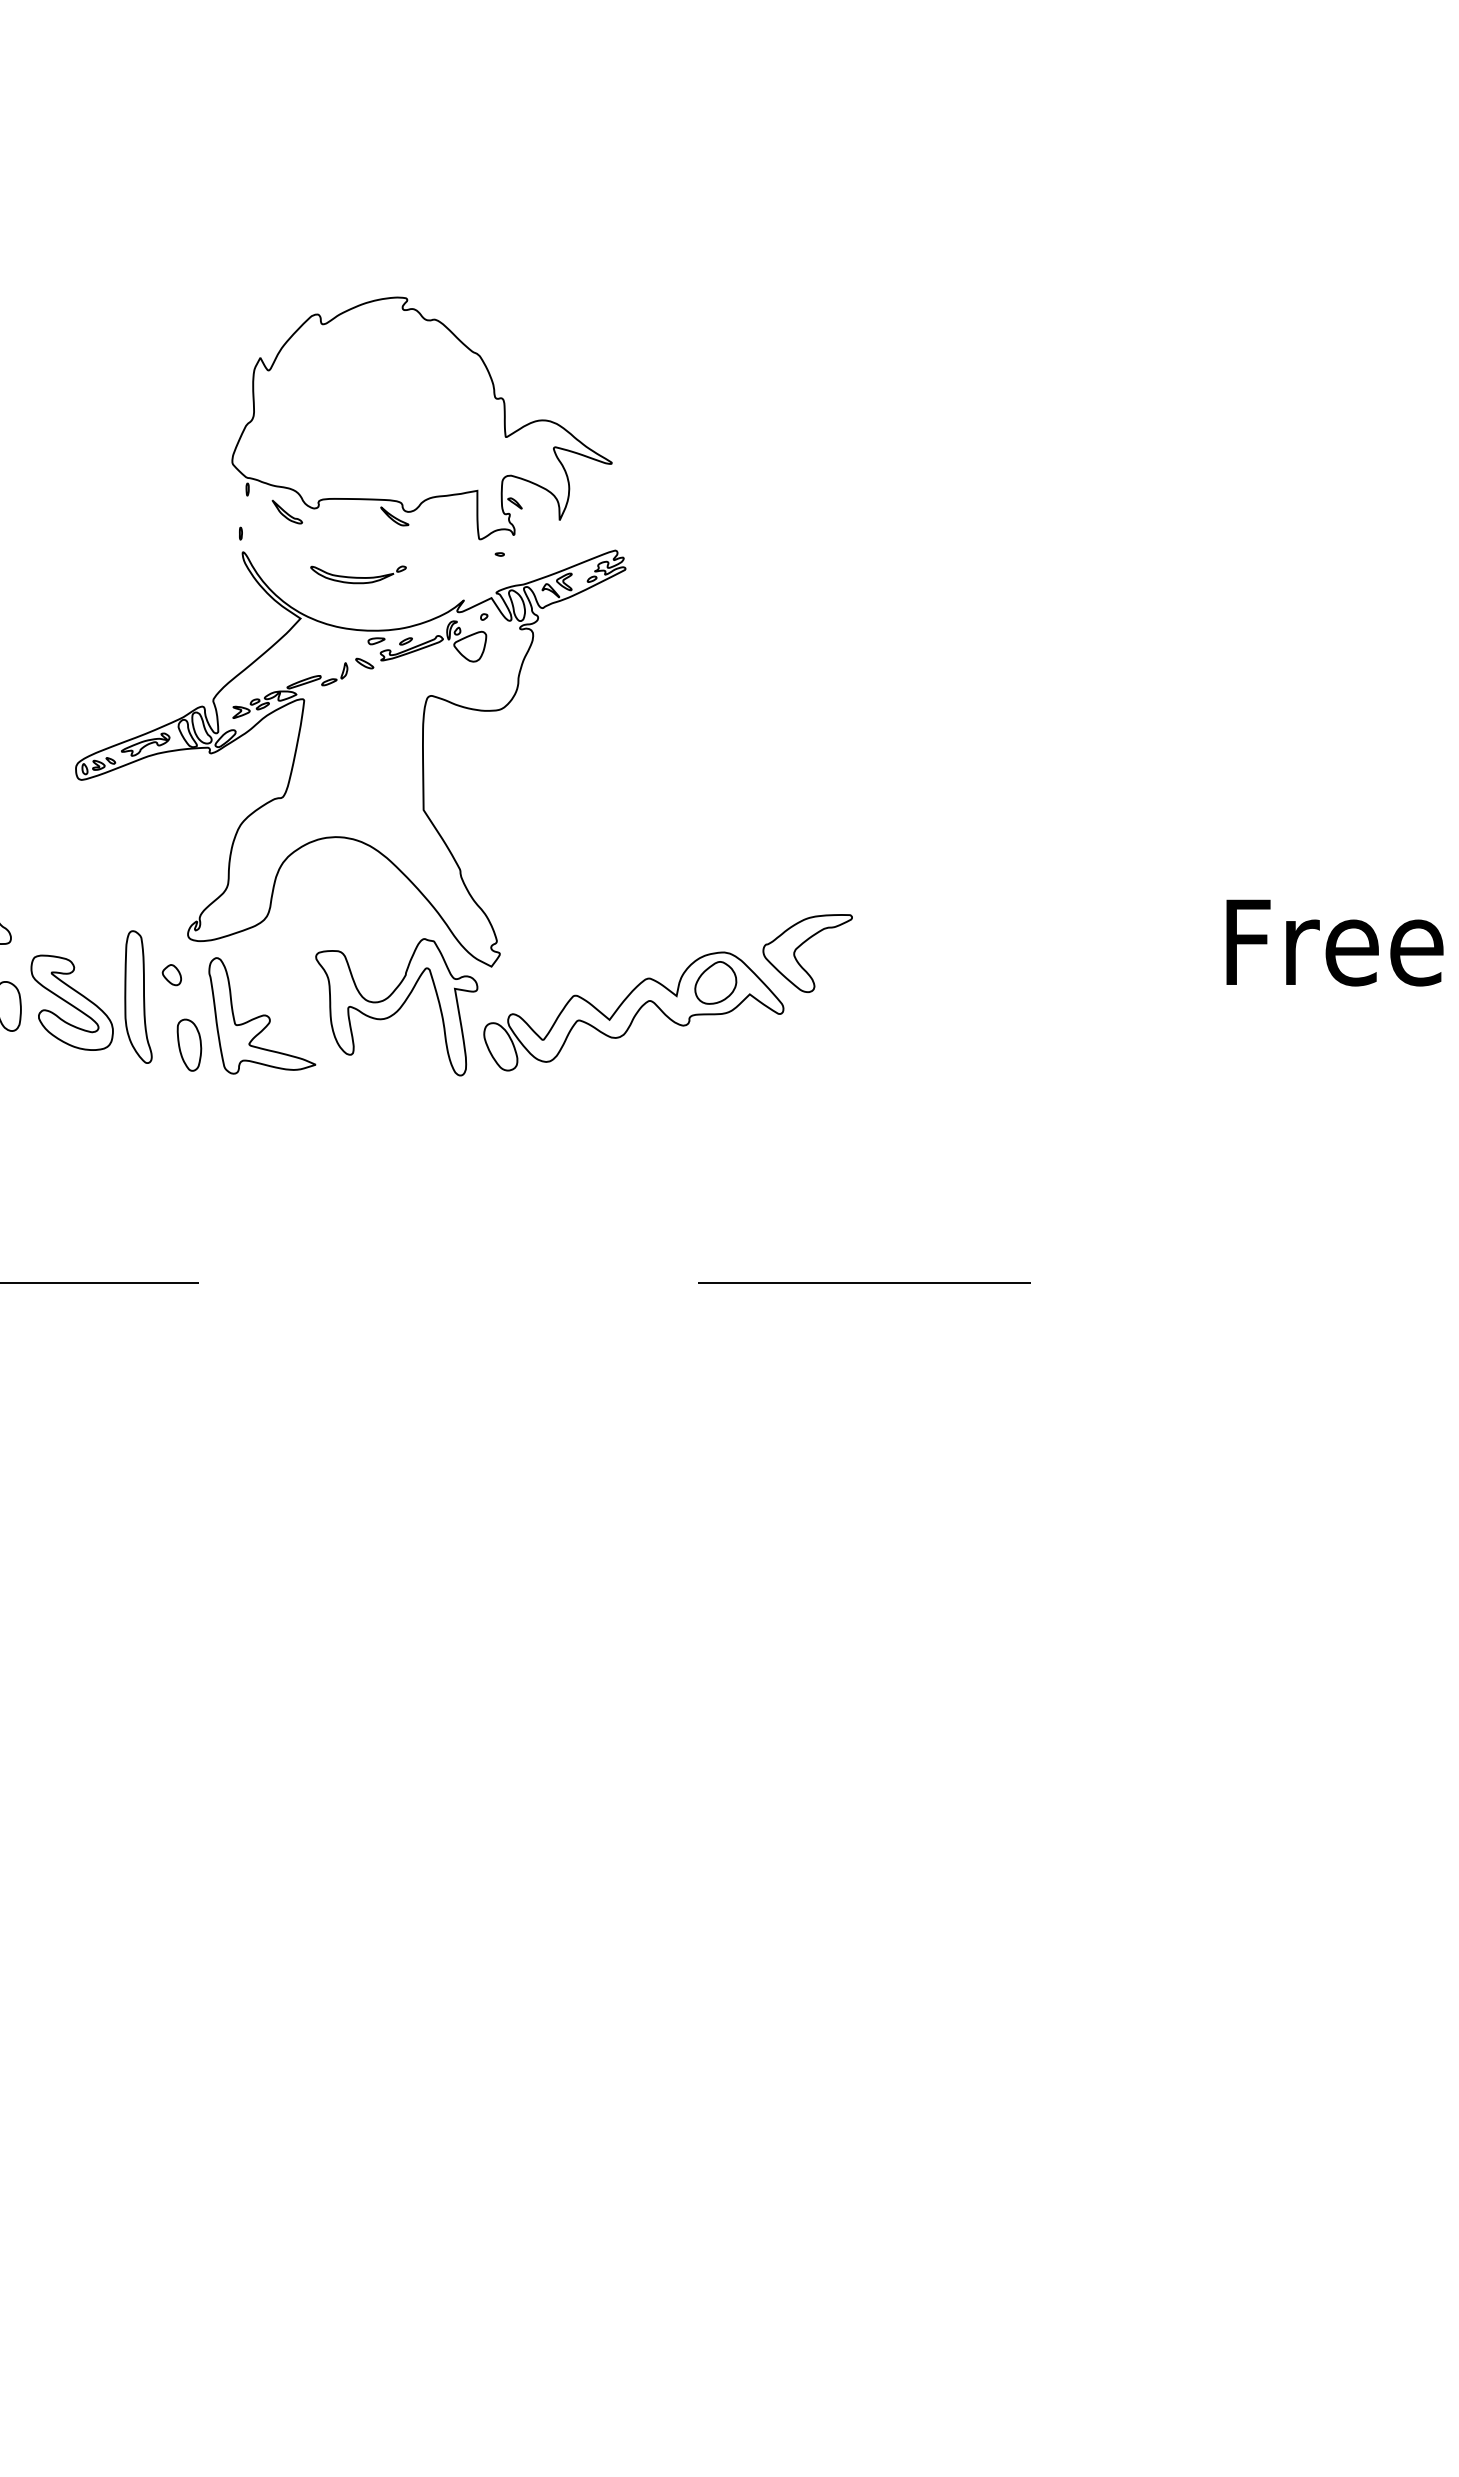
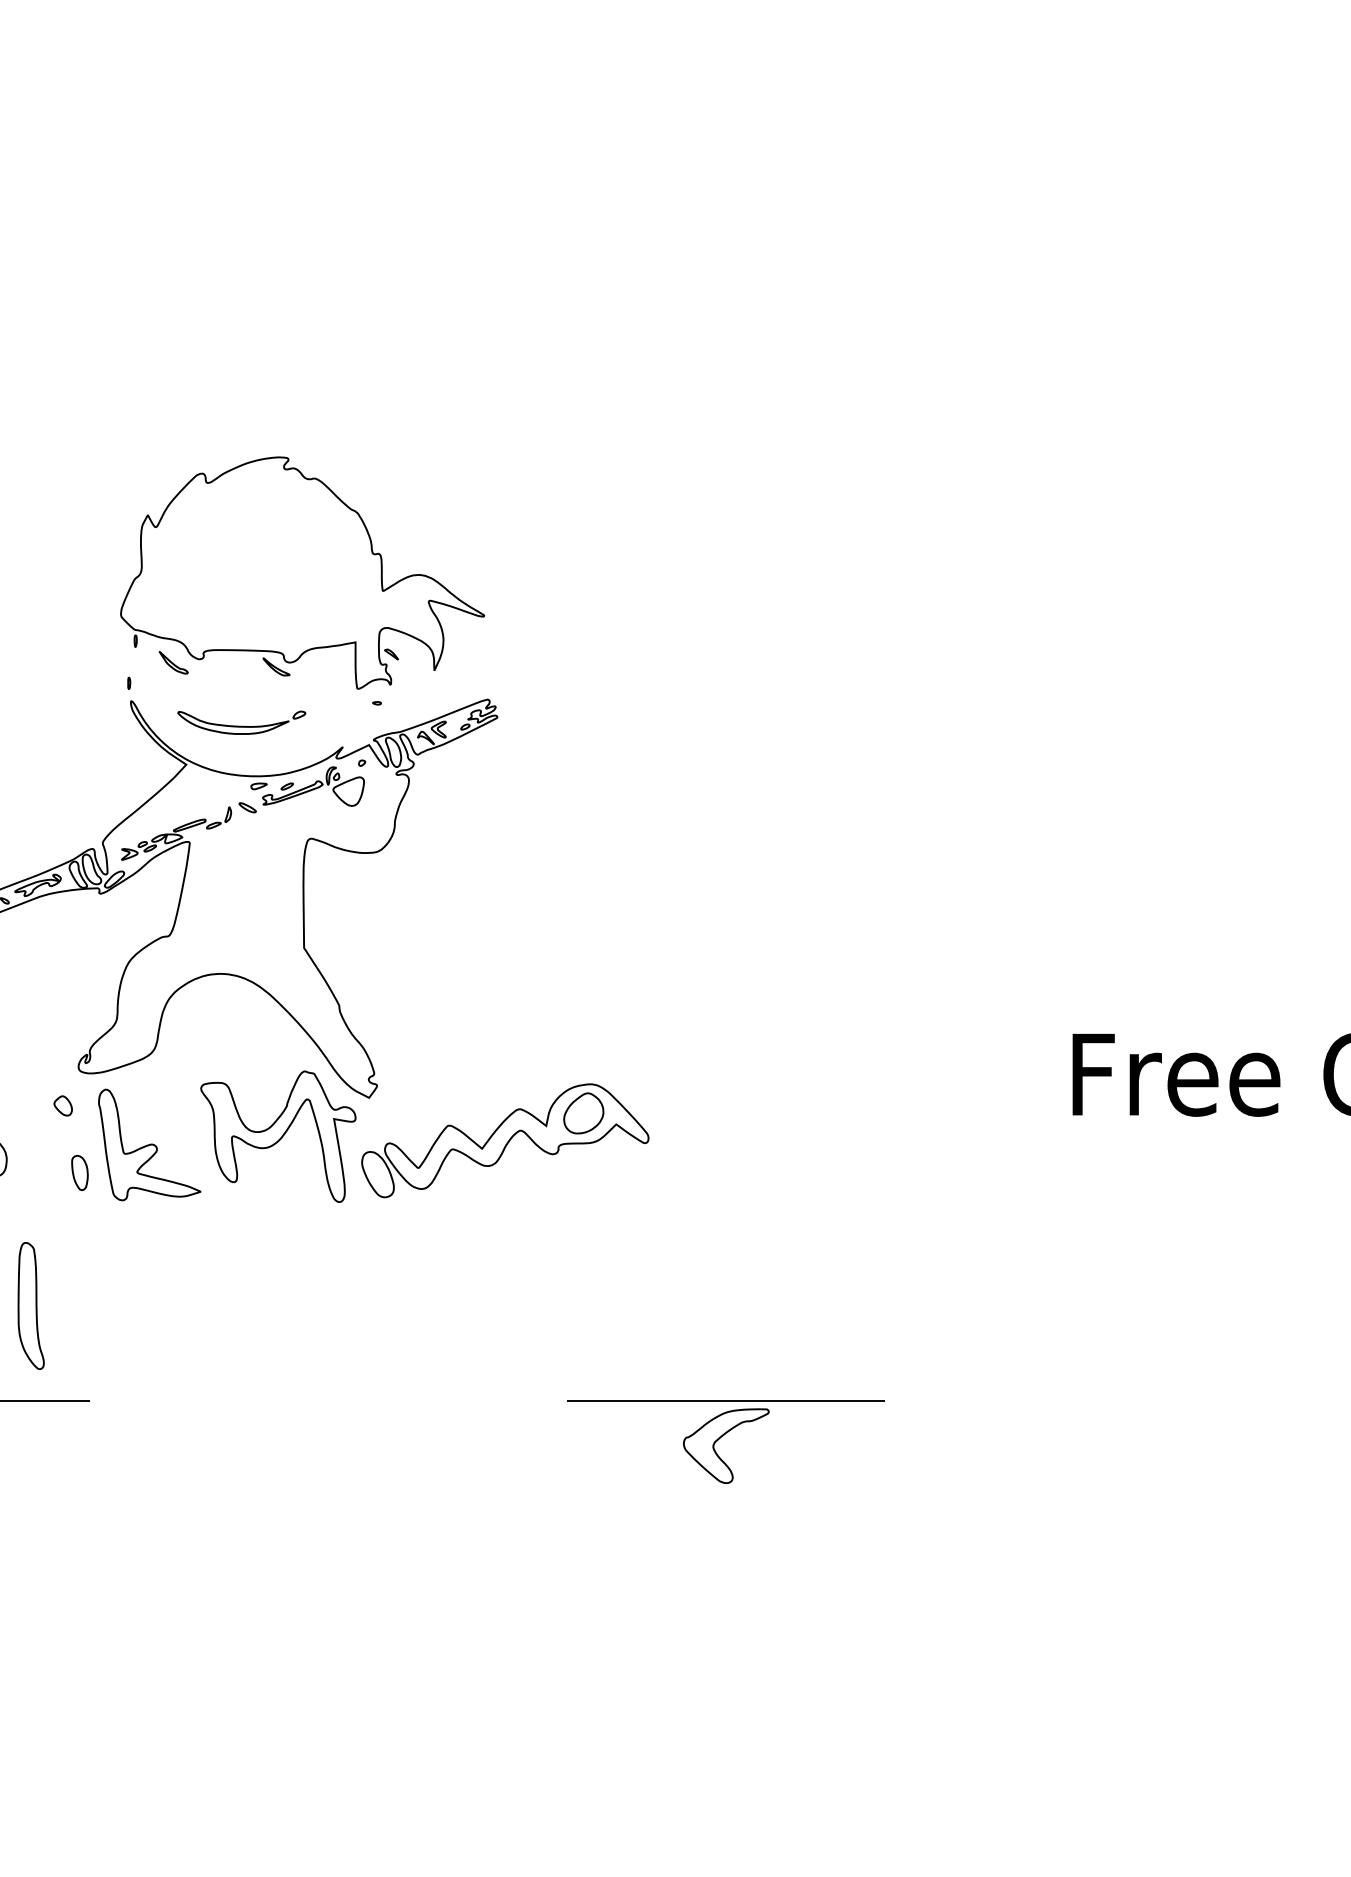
part: (358, 574) -> (241, 722), size x1.4
part: (800, 946) -> (719, 1439), moved
part: (138, 996) -> (31, 1305), moved
part: (189, 1044) -> (80, 1172), size x0.7

